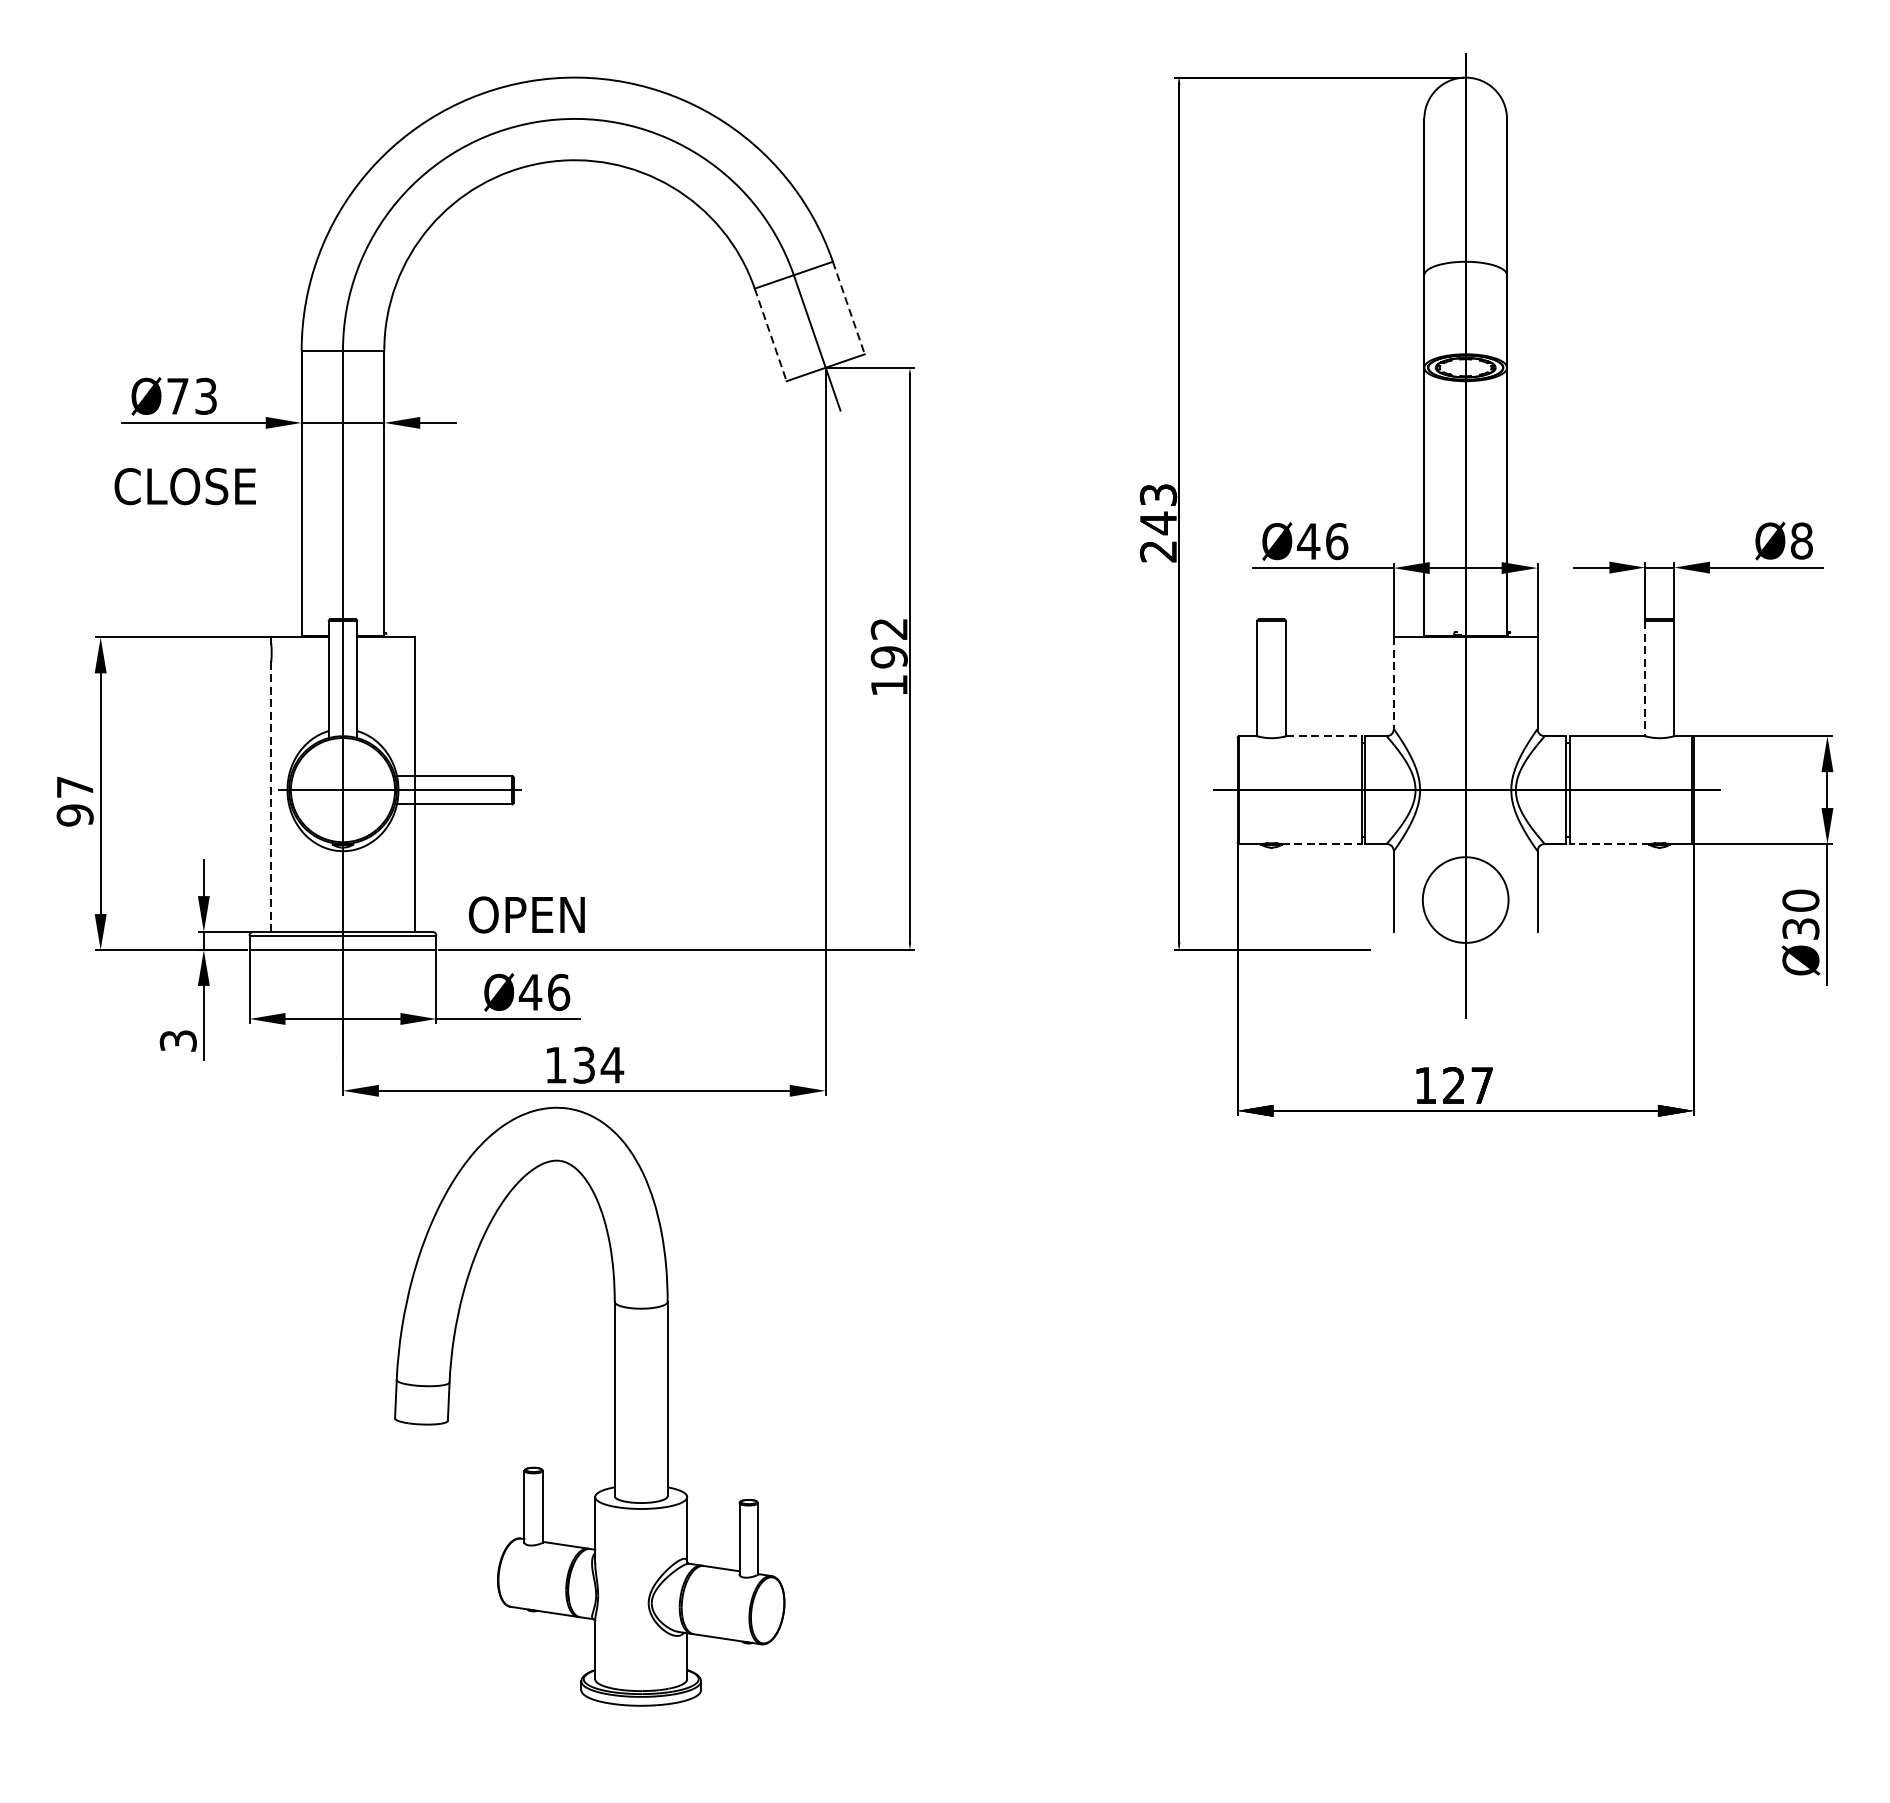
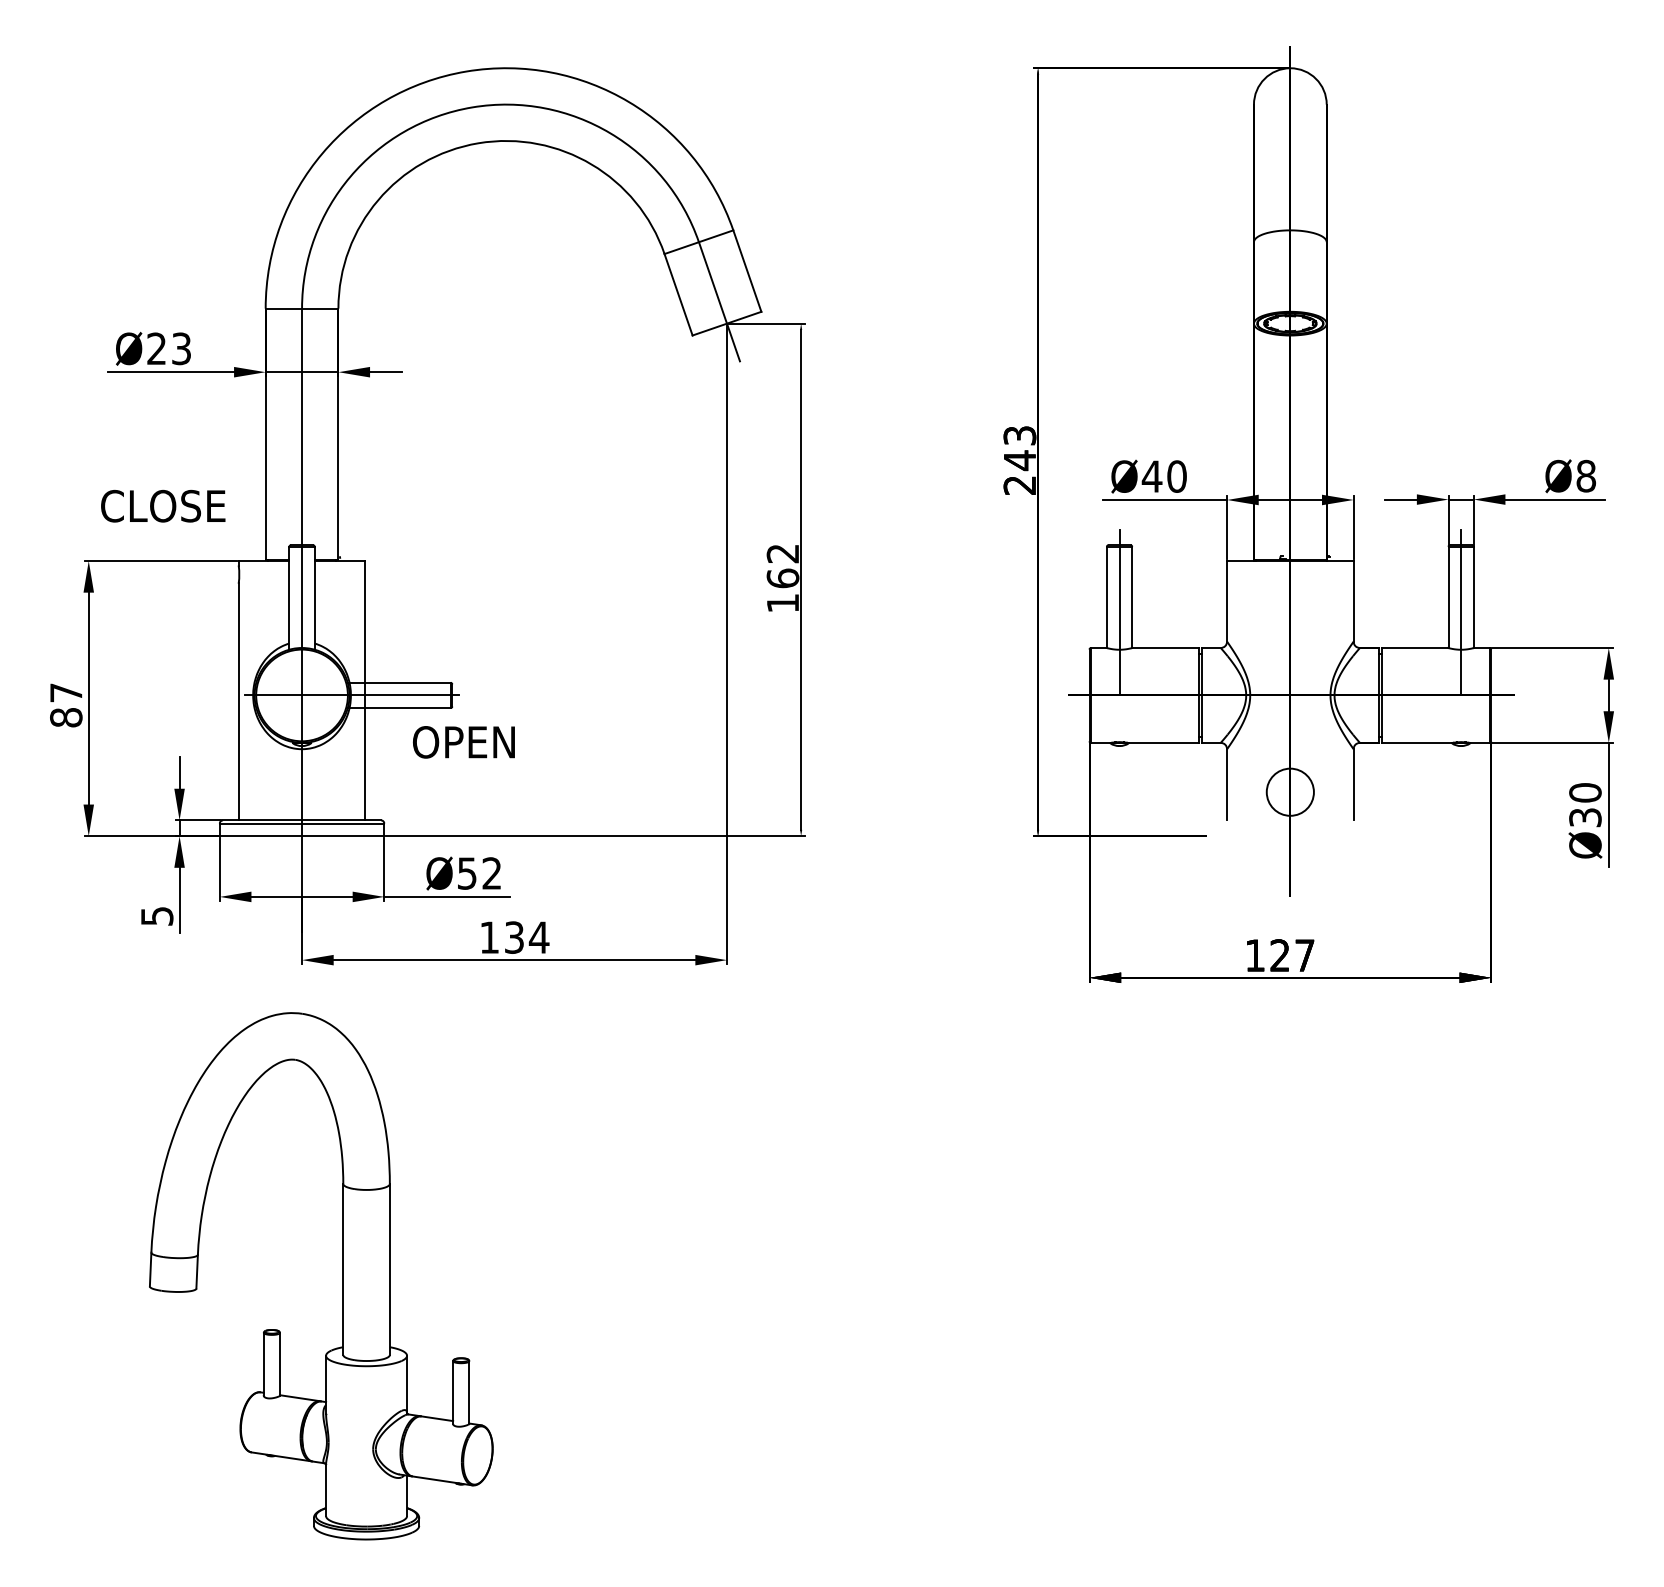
line: (849, 308) -> (747, 271), dashed -> solid
line: (770, 335) -> (678, 295), dashed -> solid
text: (177, 395) -> (156, 348), Ø73 -> Ø23
text: (185, 485) -> (163, 505), moved
text: (1336, 541) -> (1176, 476), Ø46 -> Ø40
text: (888, 657) -> (782, 578), 192 -> 162
line: (1645, 678) -> (1448, 597), dashed -> solid
line: (1394, 683) -> (1227, 601), dashed -> solid
line: (1271, 695) -> (1119, 612), added
line: (1660, 695) -> (1461, 612), added
line: (1324, 736) -> (1166, 648), dashed -> solid
line: (270, 796) -> (238, 701), dashed -> solid
text: (75, 815) -> (66, 717), 97 -> 87
line: (1322, 843) -> (1164, 742), dashed -> solid
line: (1608, 843) -> (1416, 742), dashed -> solid
circle: (1464, 899) -> (1289, 791), size x0.62
text: (526, 915) -> (463, 742), moved
text: (544, 992) -> (479, 873), Ø46 -> Ø52
text: (177, 1041) -> (156, 916), 3 -> 5
part: (613, 1407) -> (342, 1276), moved

